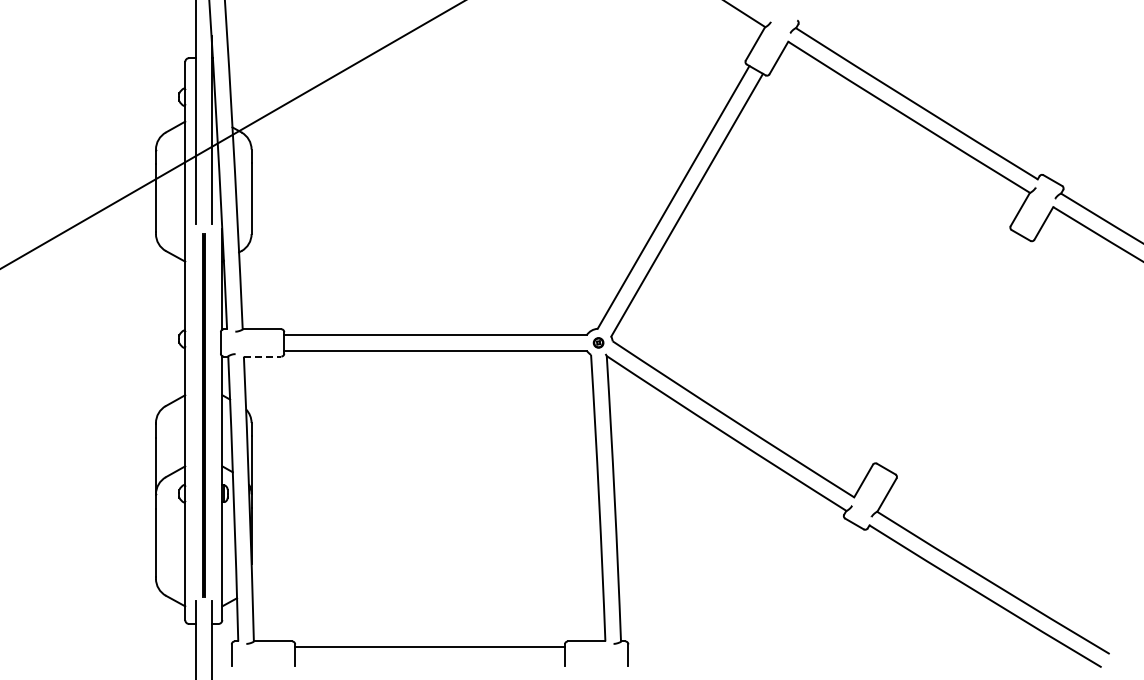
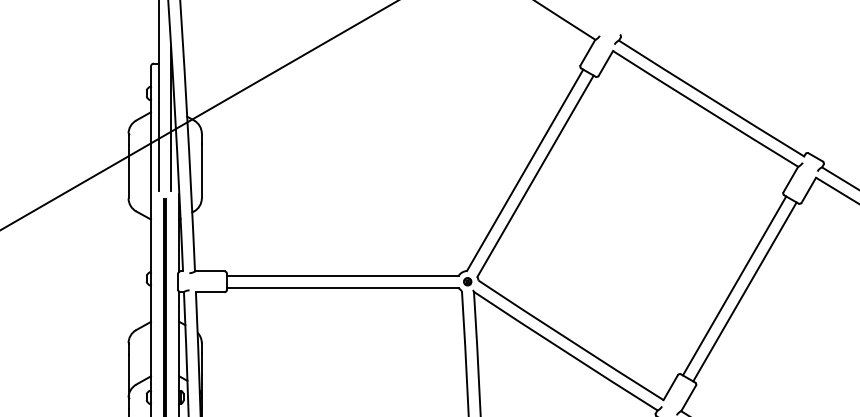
line: (946, 348) -> (734, 286), added
line: (959, 355) -> (744, 291), added
line: (262, 356) -> (210, 292), dashed -> solid

